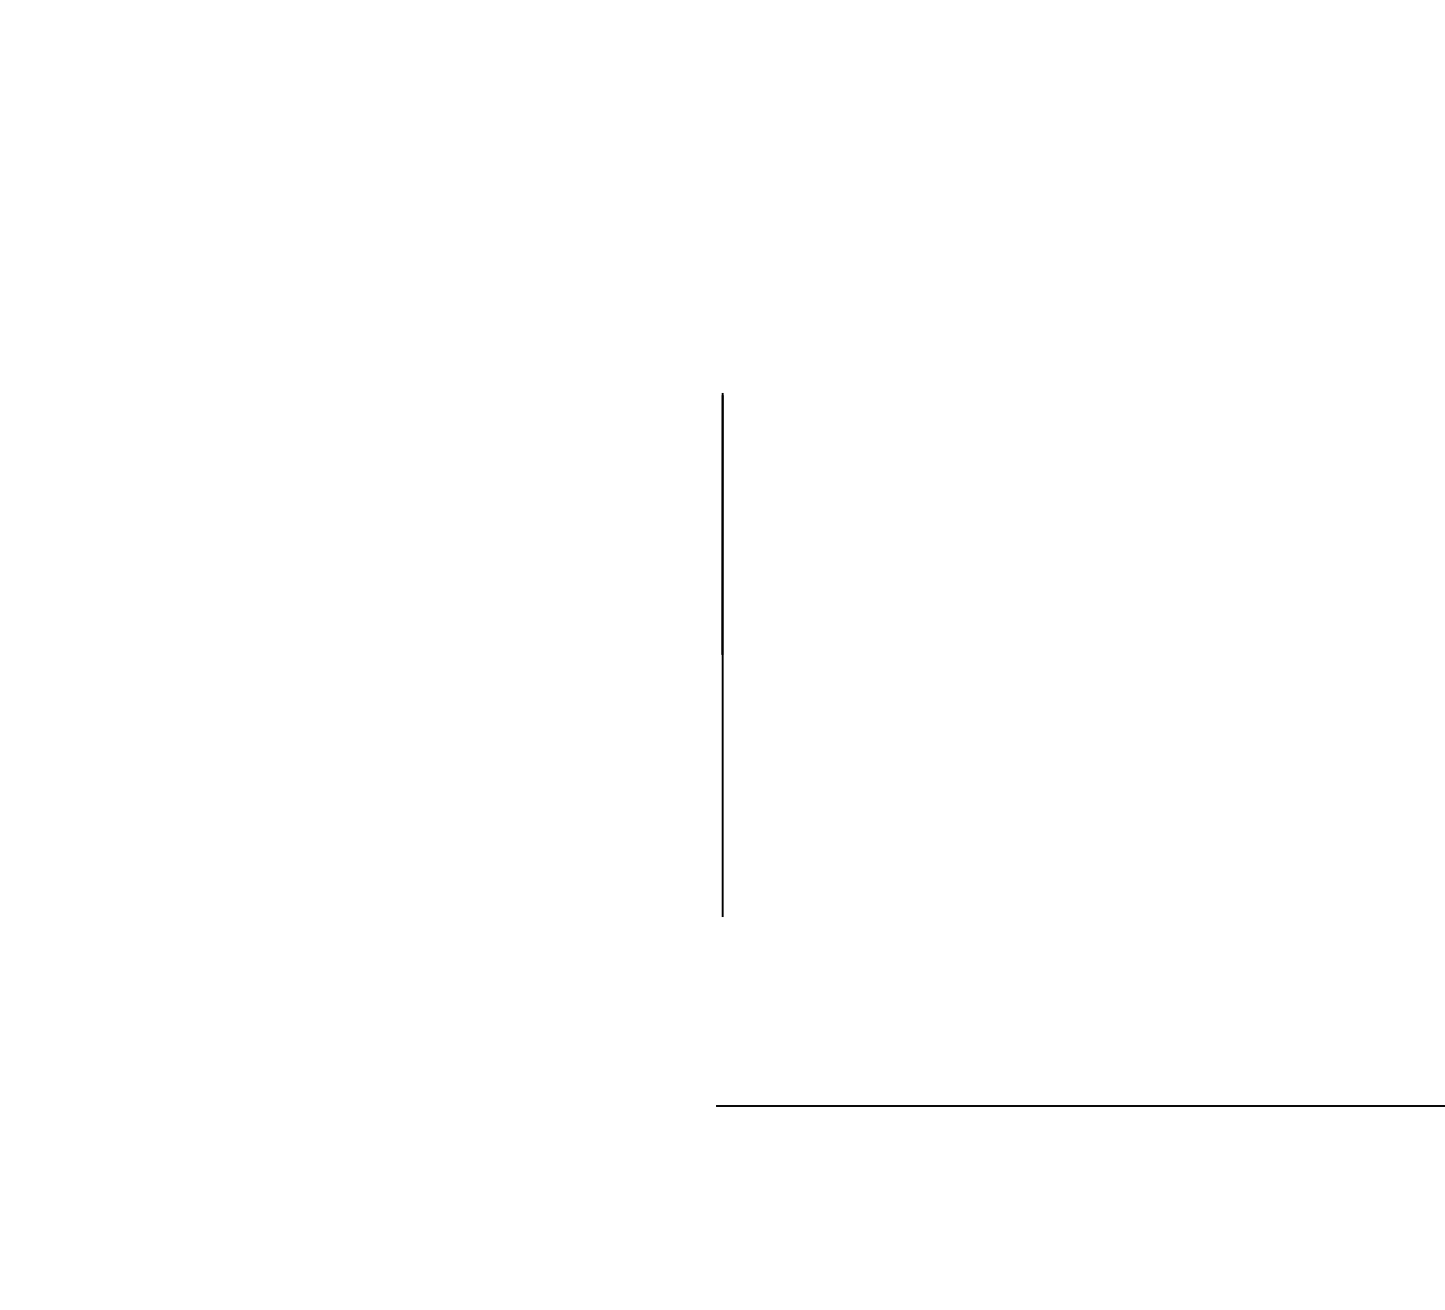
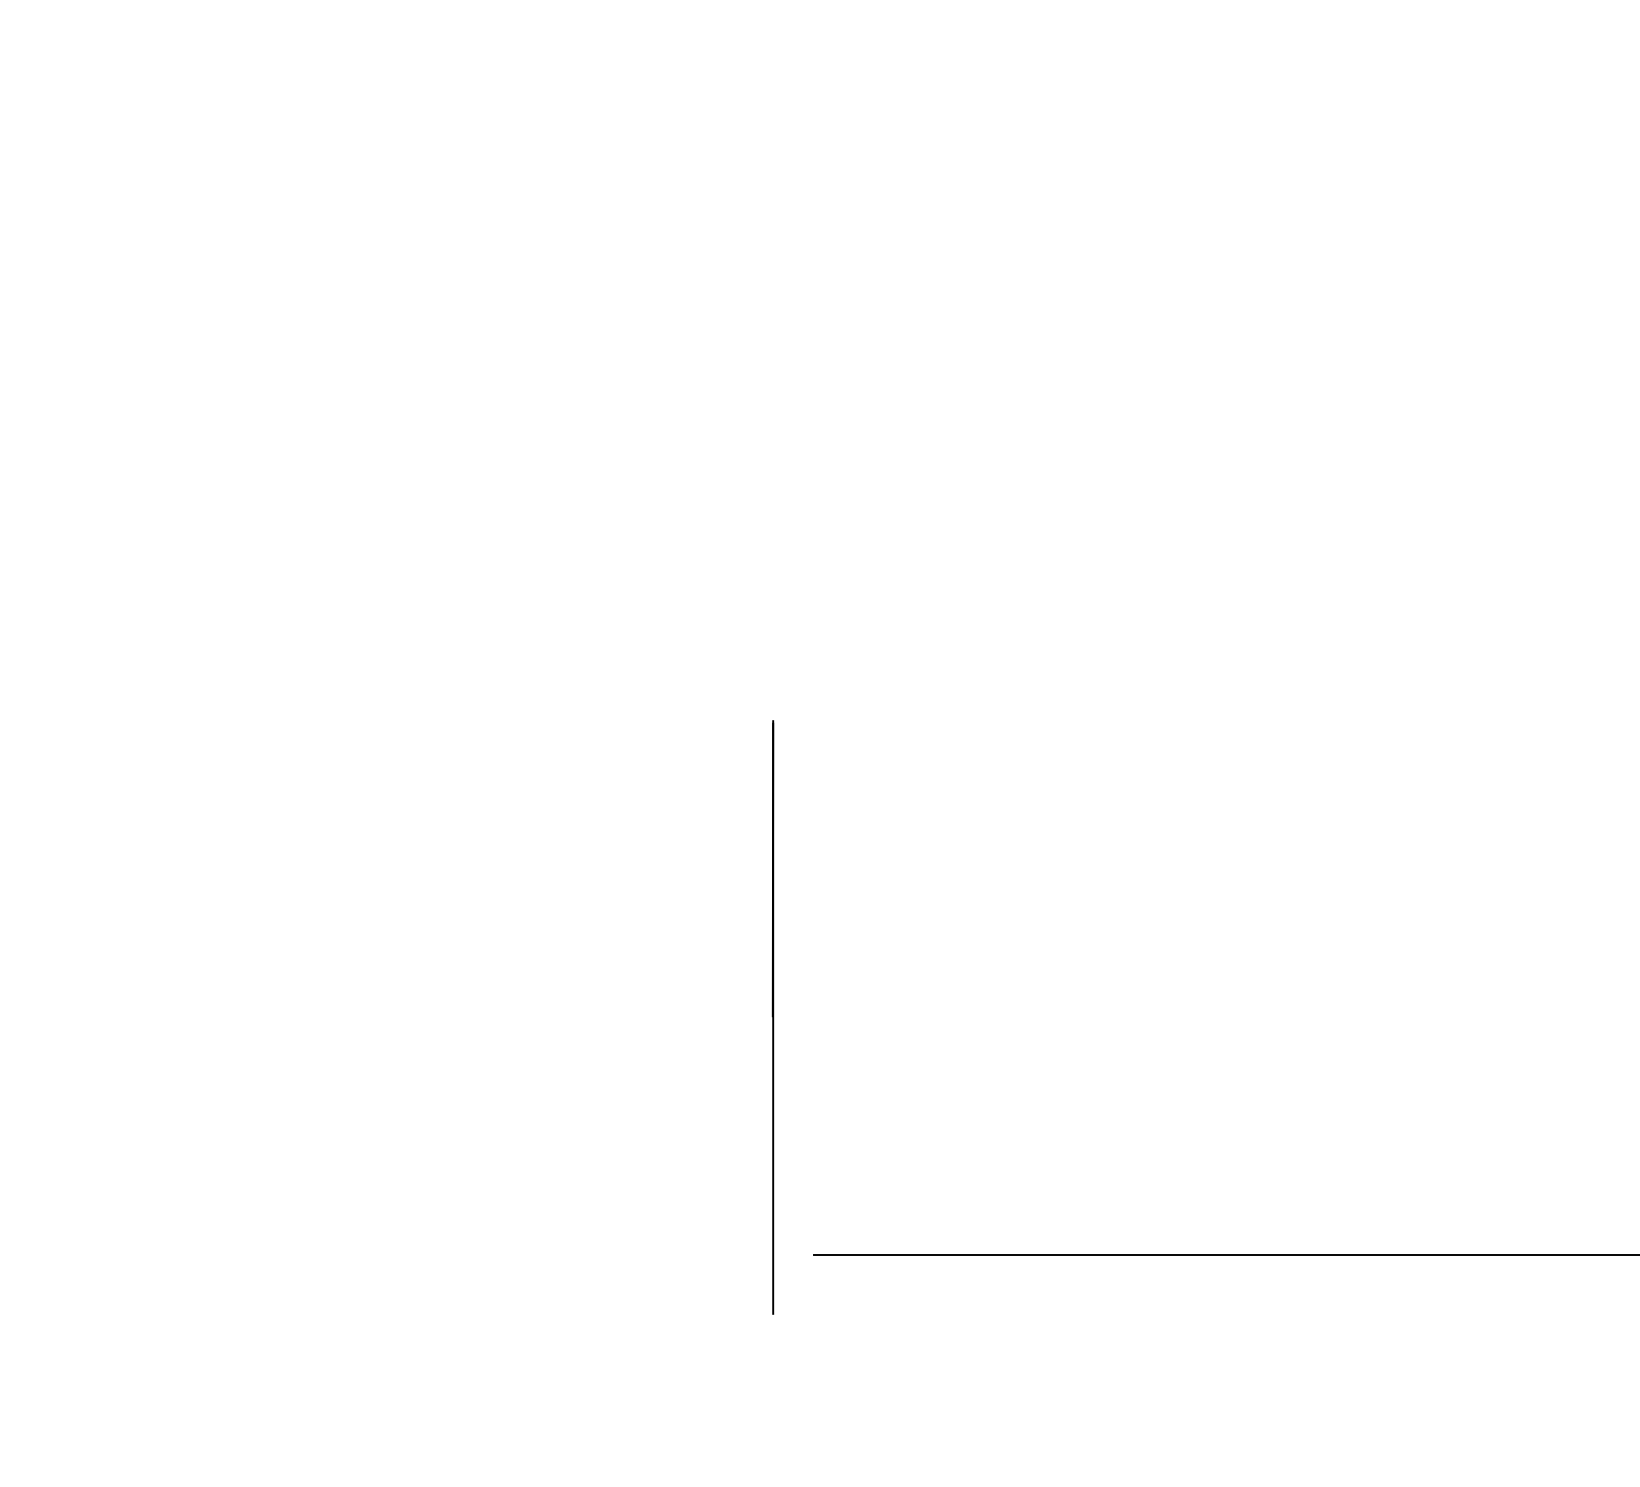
line: (722, 655) -> (772, 1017), moved

